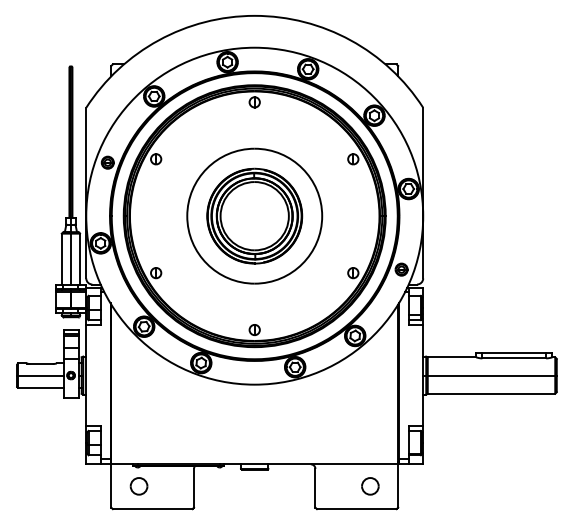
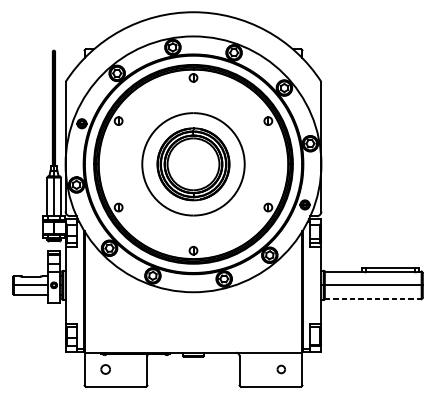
line: (491, 393) -> (373, 298), solid -> dashed
part: (138, 486) -> (105, 369), size x0.7
part: (370, 486) -> (281, 369), size x0.6

